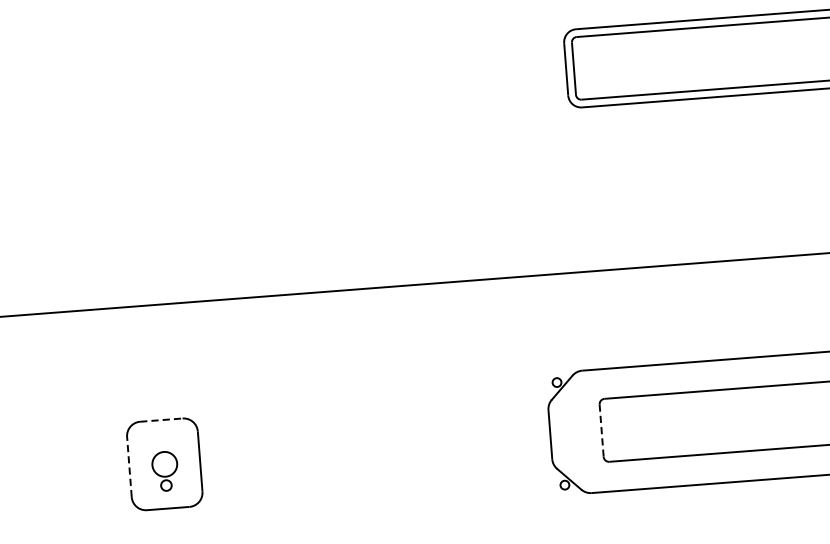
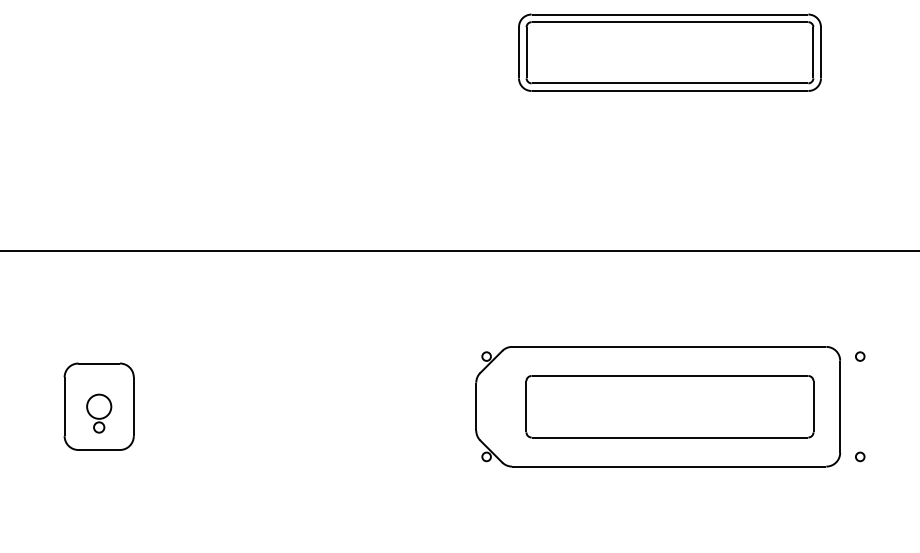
line: (161, 420) -> (99, 363), dashed -> solid
line: (601, 430) -> (526, 406), dashed -> solid
line: (129, 466) -> (64, 406), dashed -> solid

